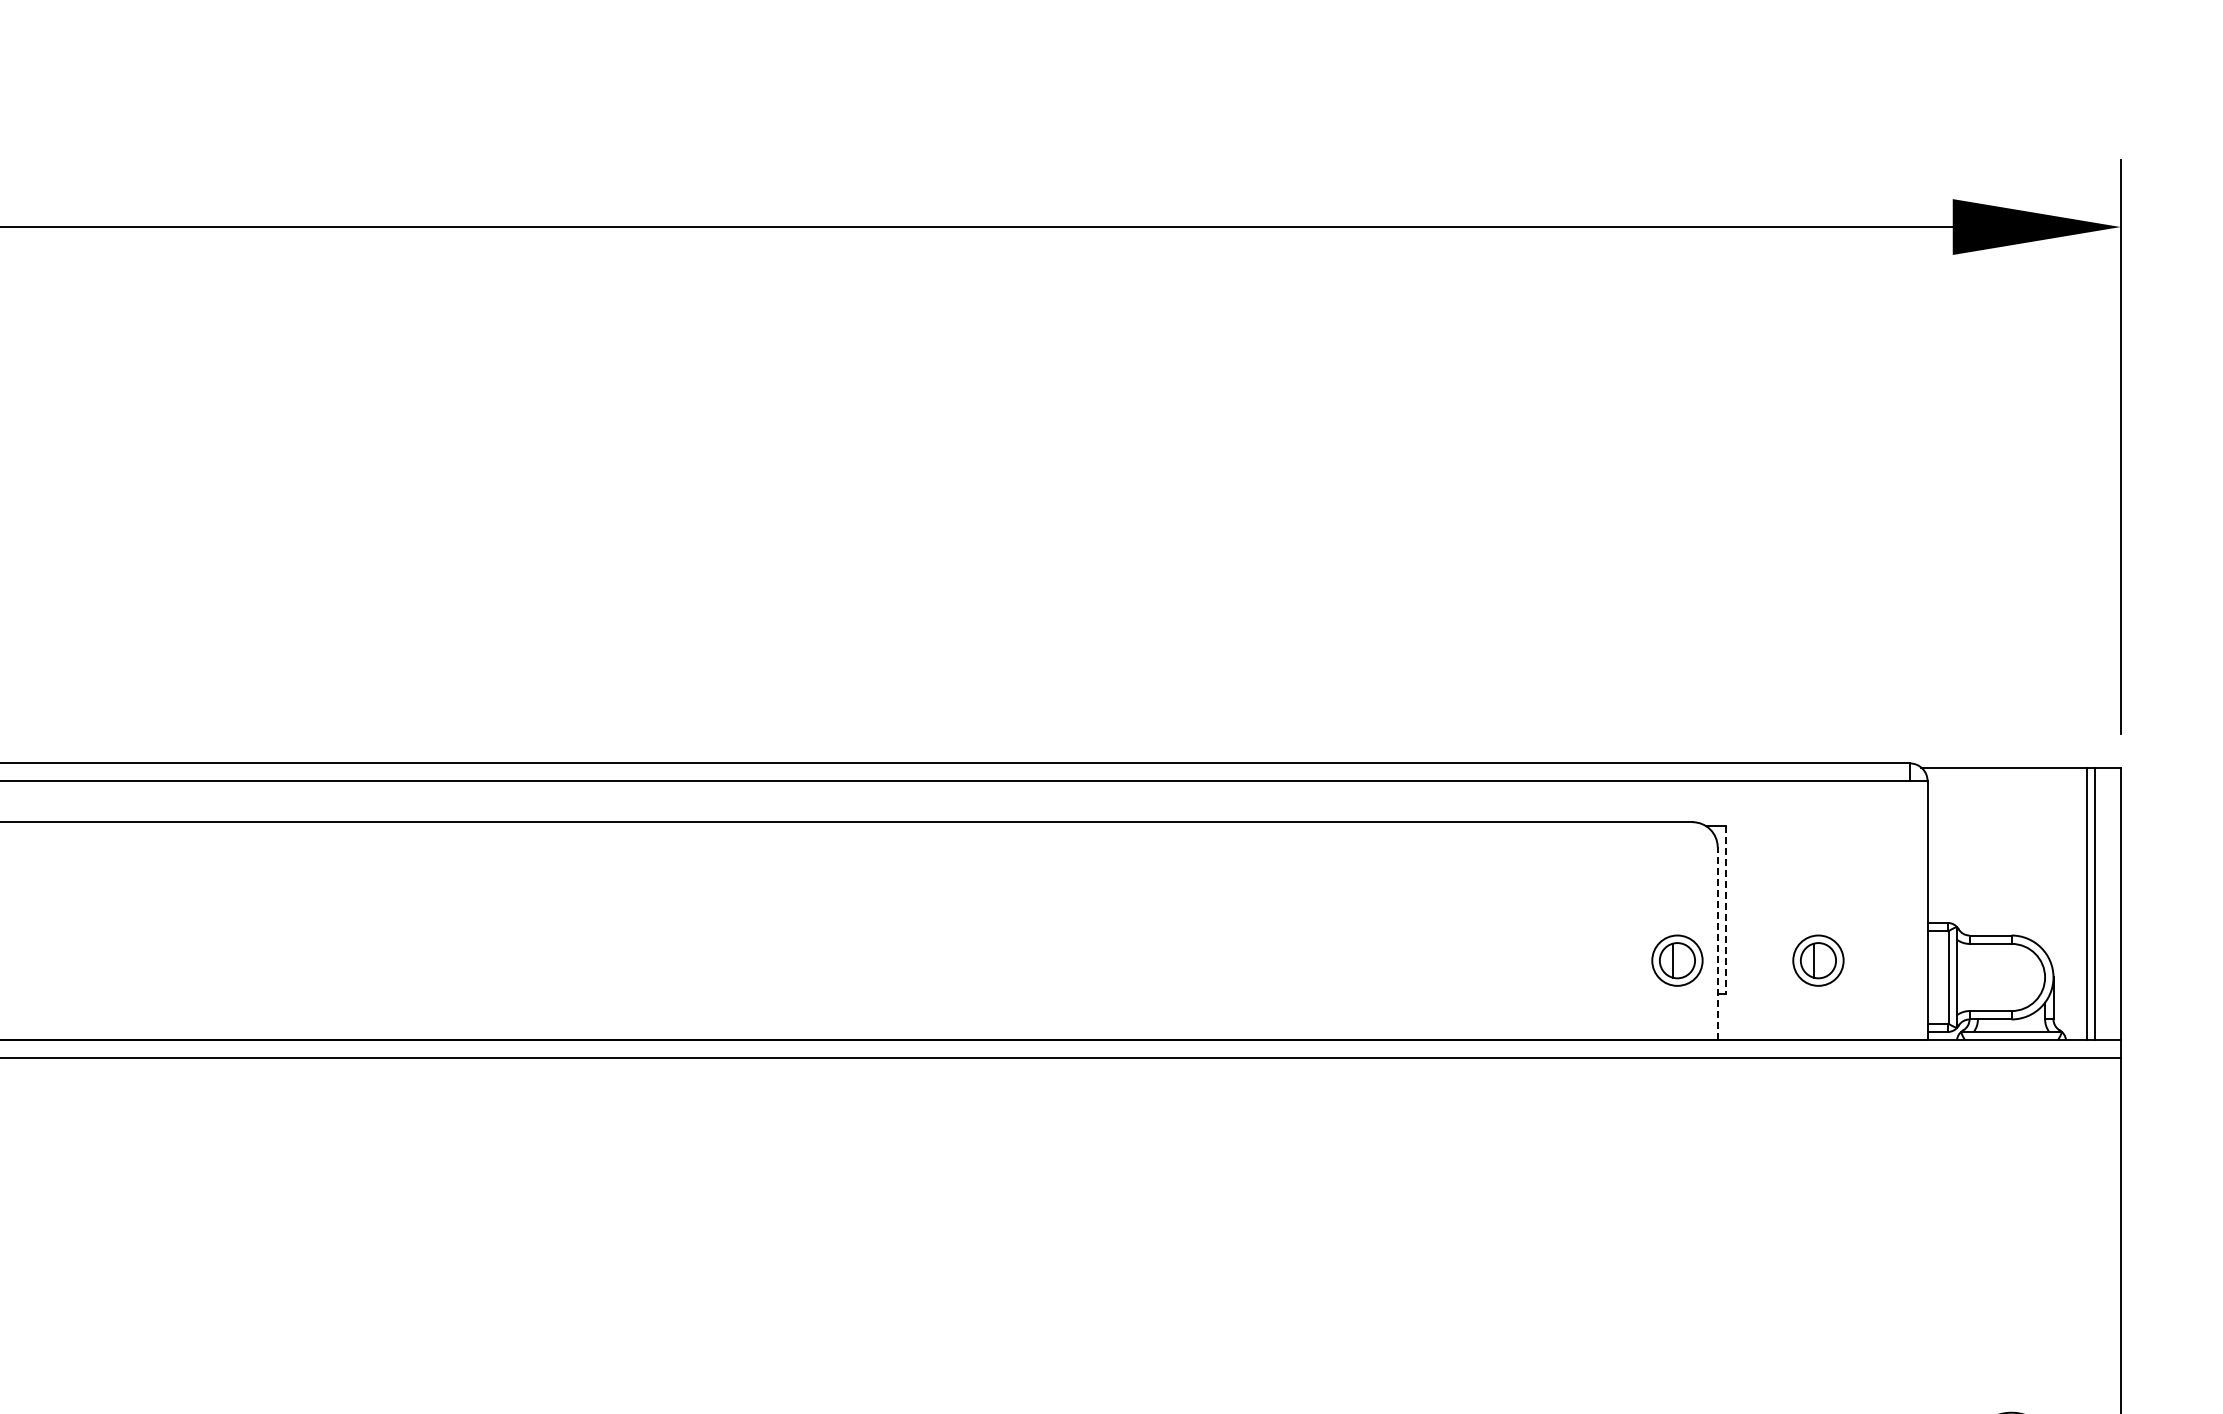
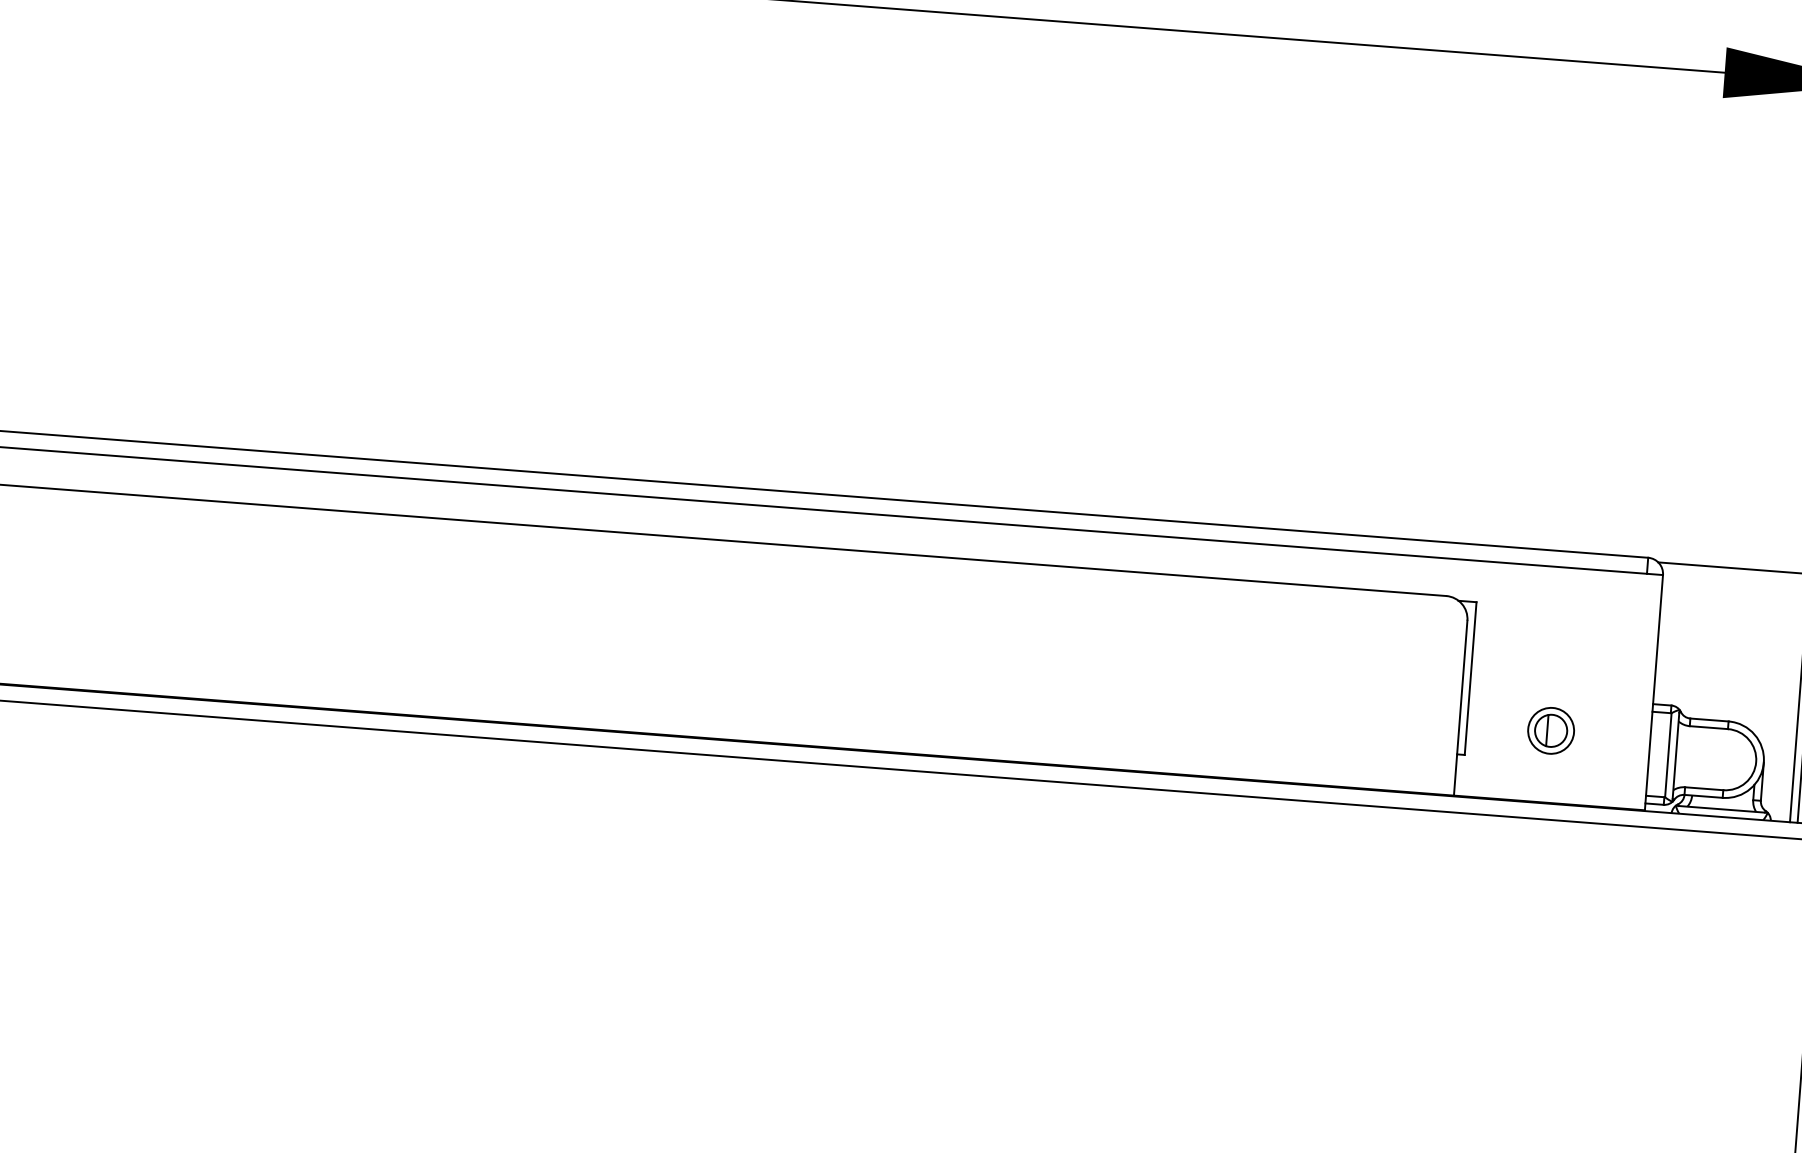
line: (1726, 910) -> (1470, 678), dashed -> solid
line: (1717, 942) -> (1460, 707), dashed -> solid
part: (1677, 960) -> (1422, 720), removed

